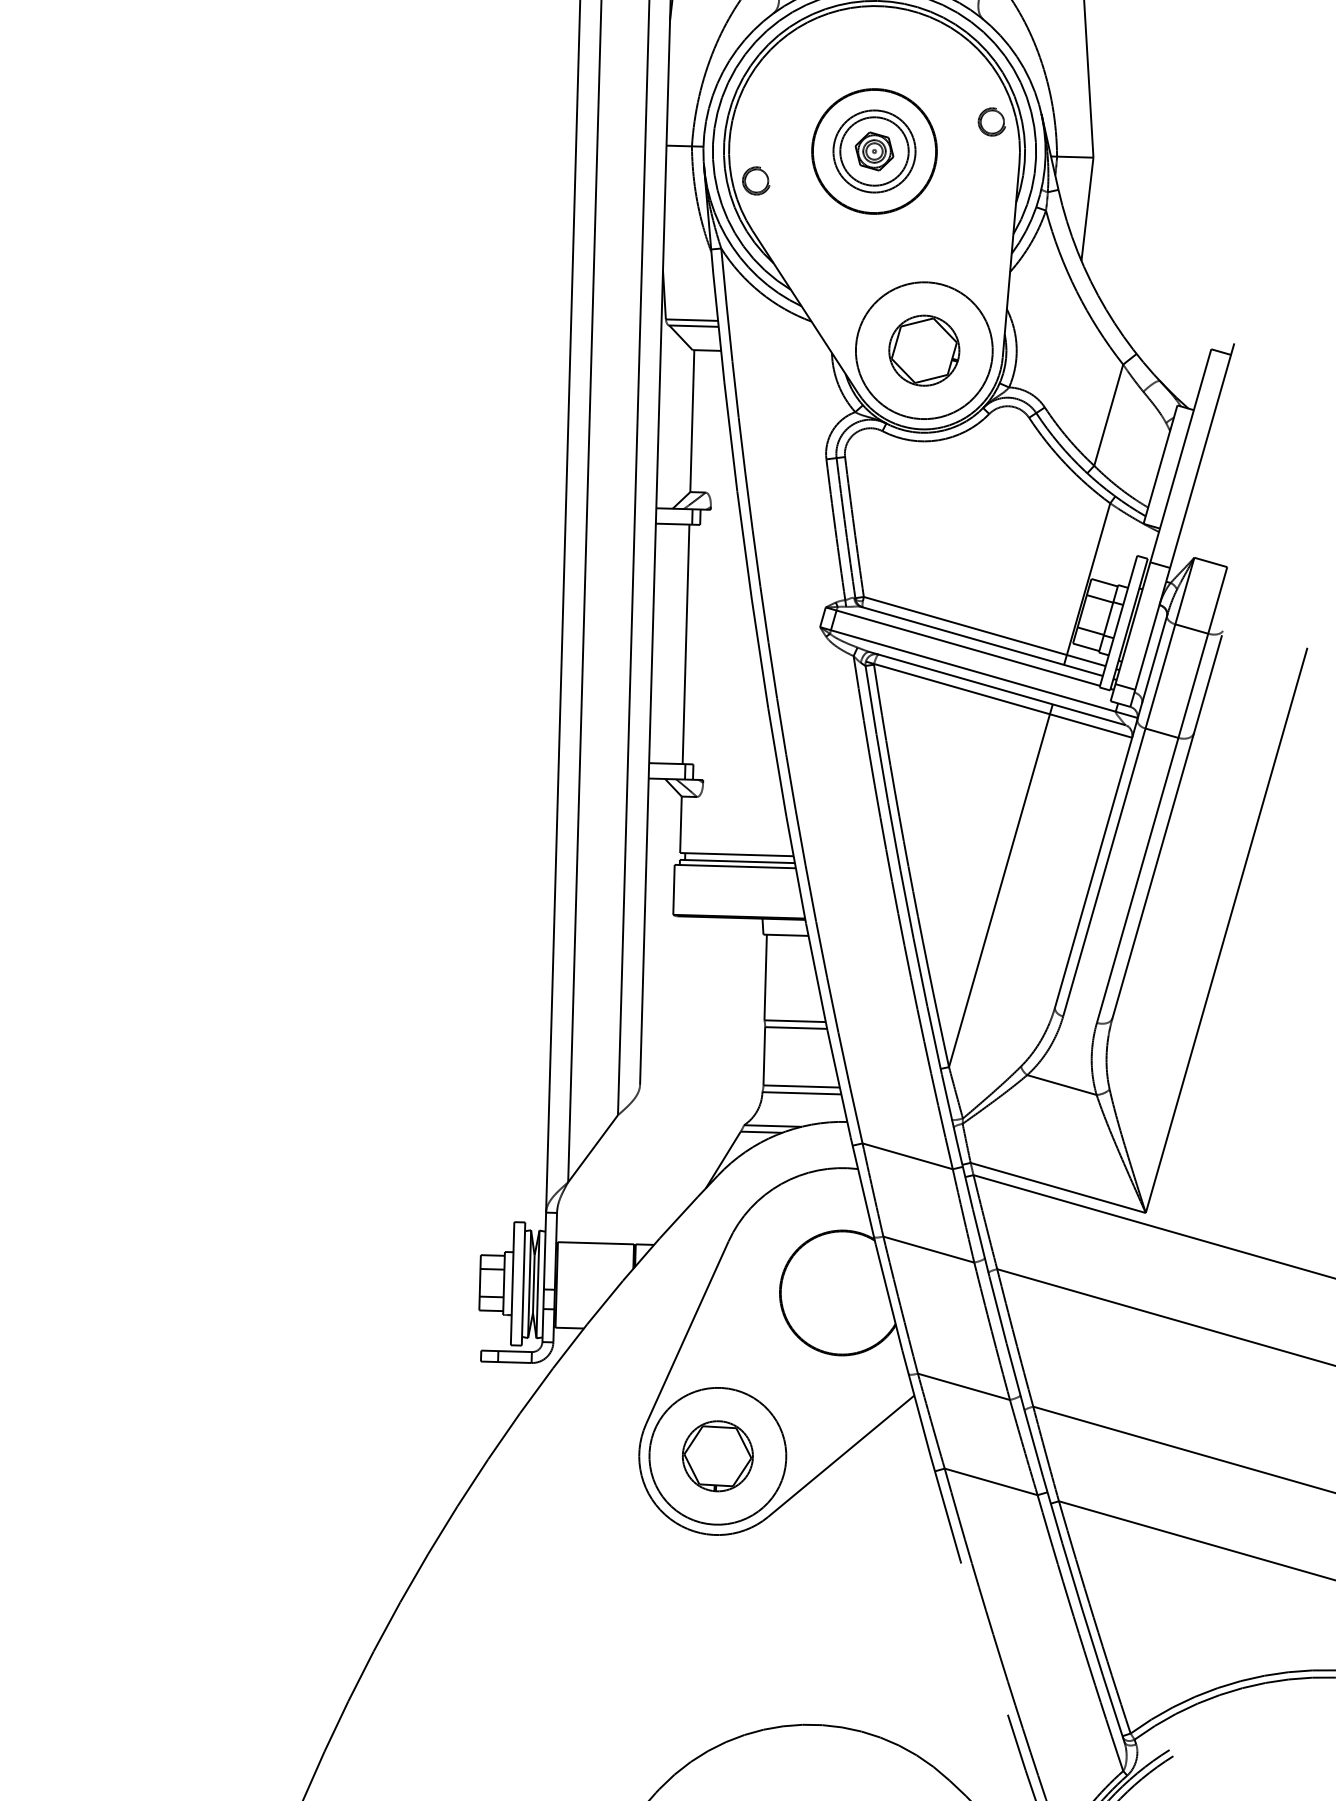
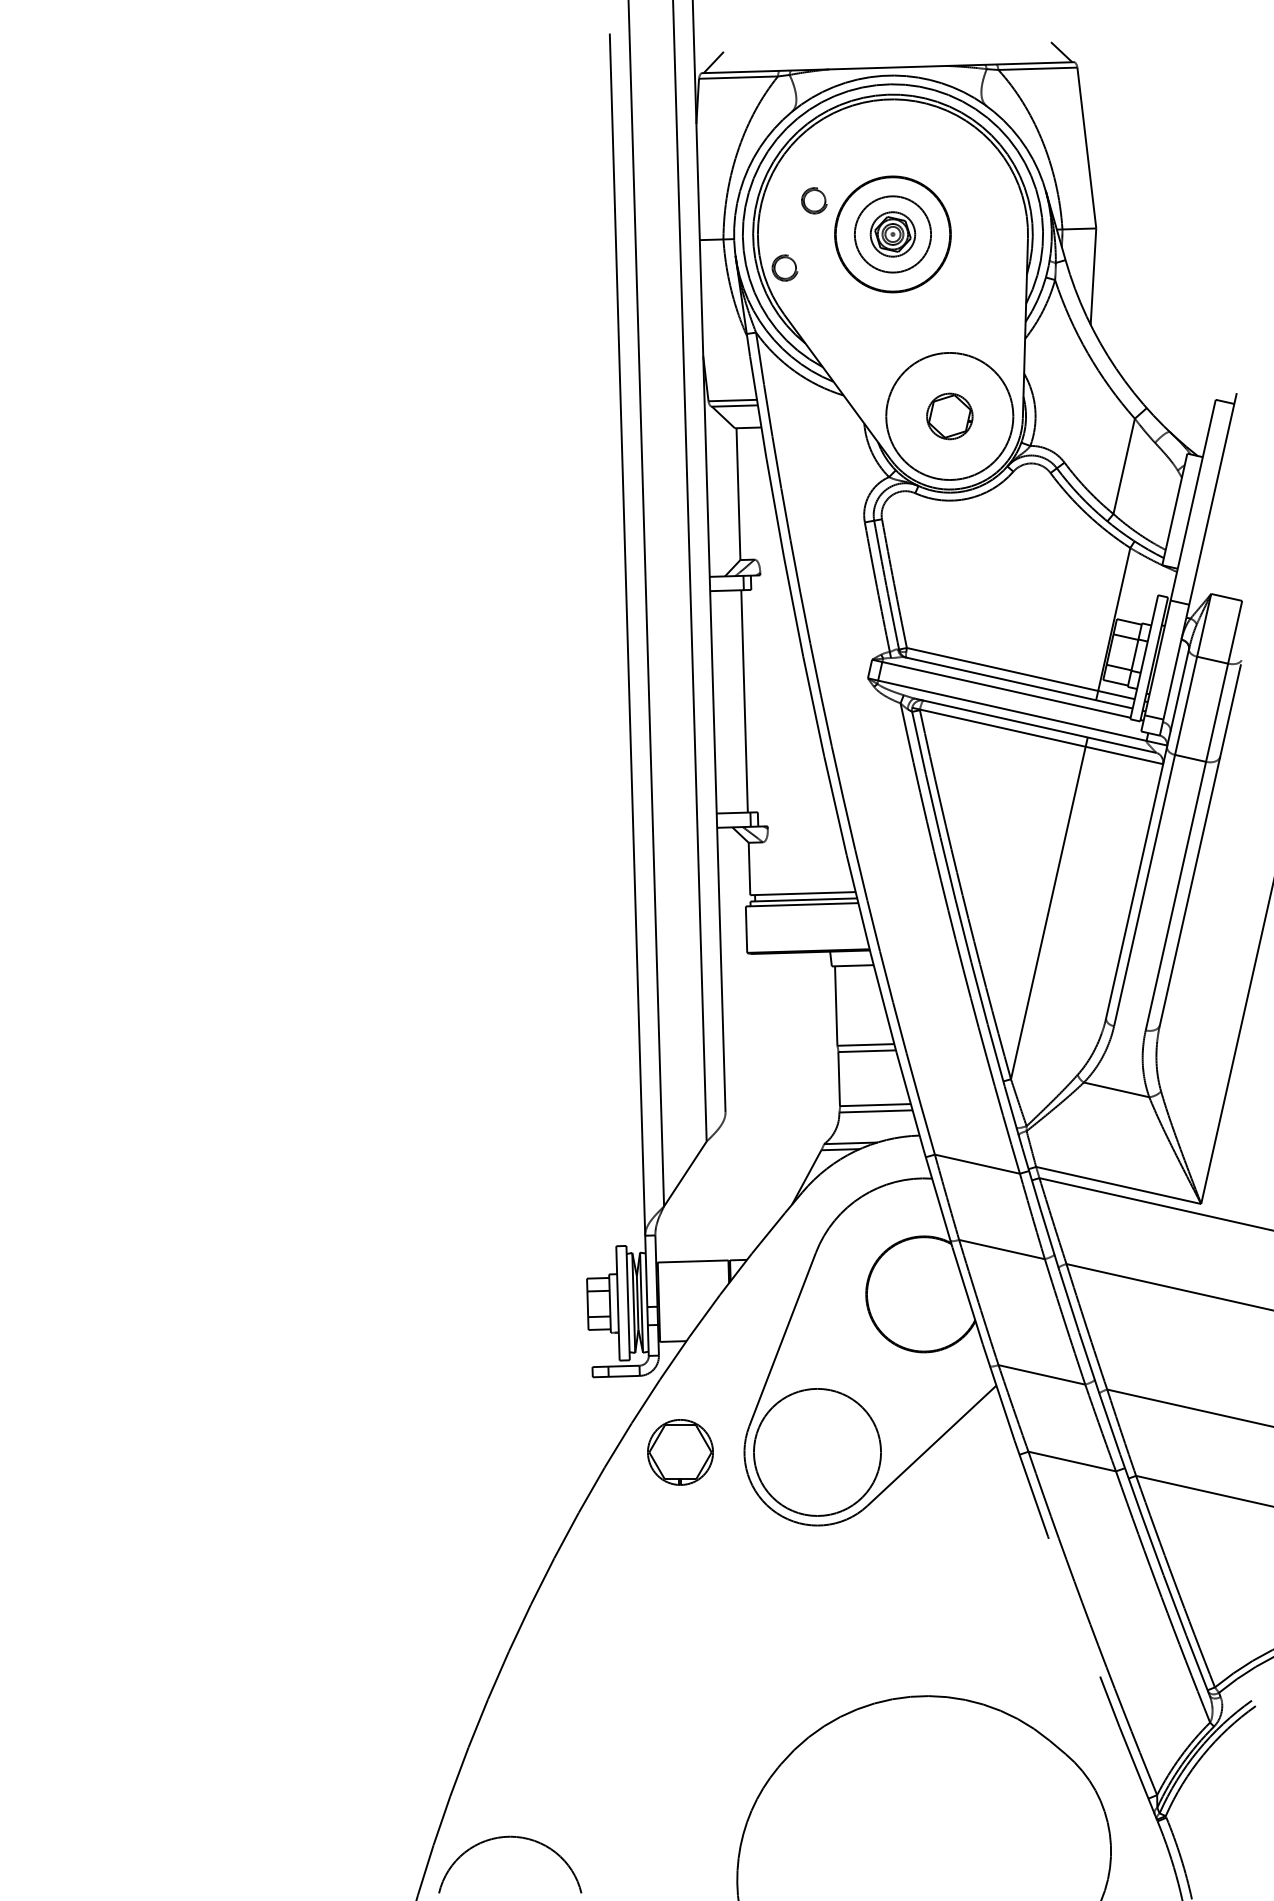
part: (992, 121) -> (814, 200), moved
circle: (874, 151) -> (892, 234), size x0.7
part: (924, 350) -> (949, 416), size x0.7
part: (717, 1456) -> (680, 1452), moved

